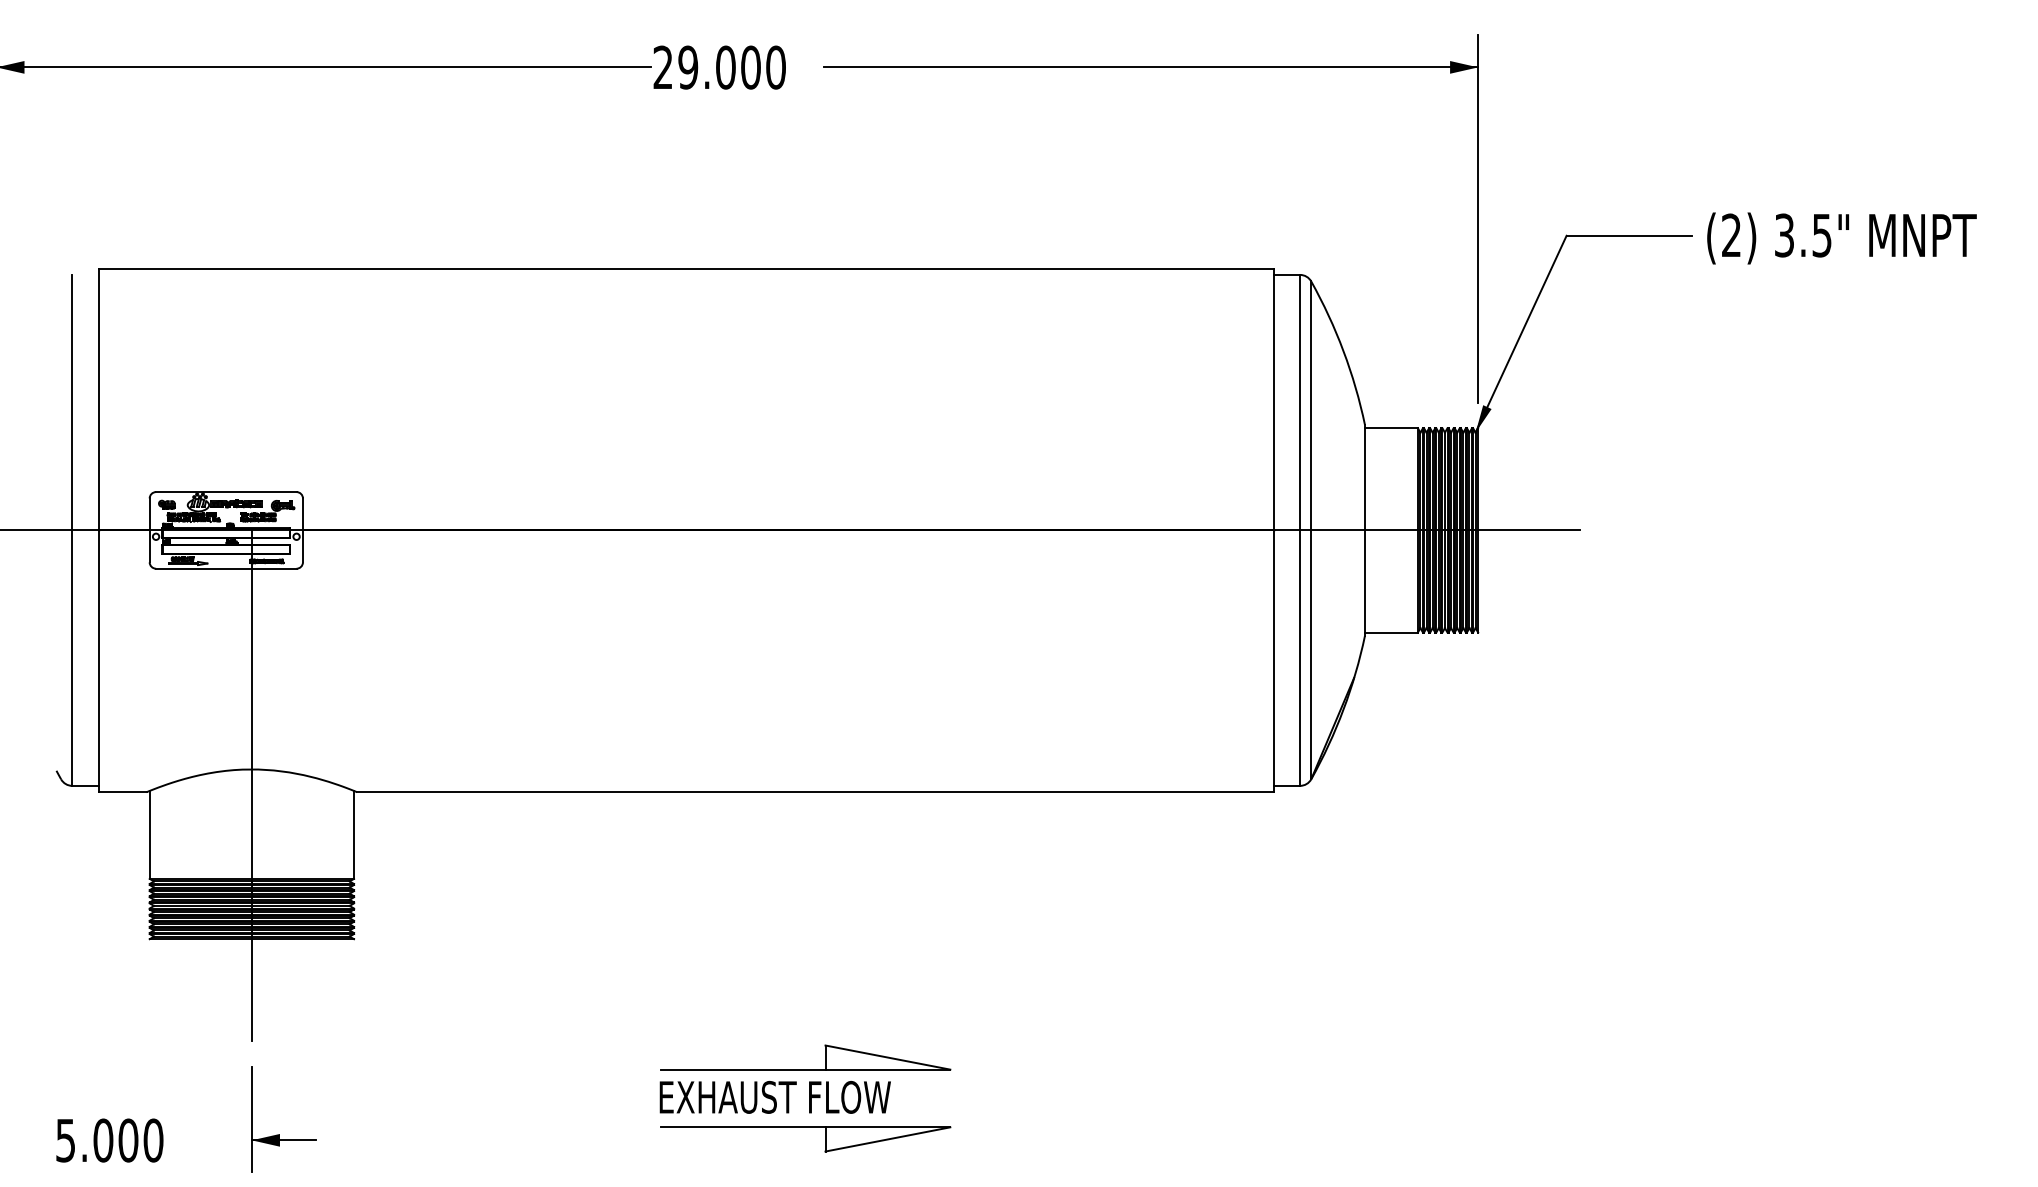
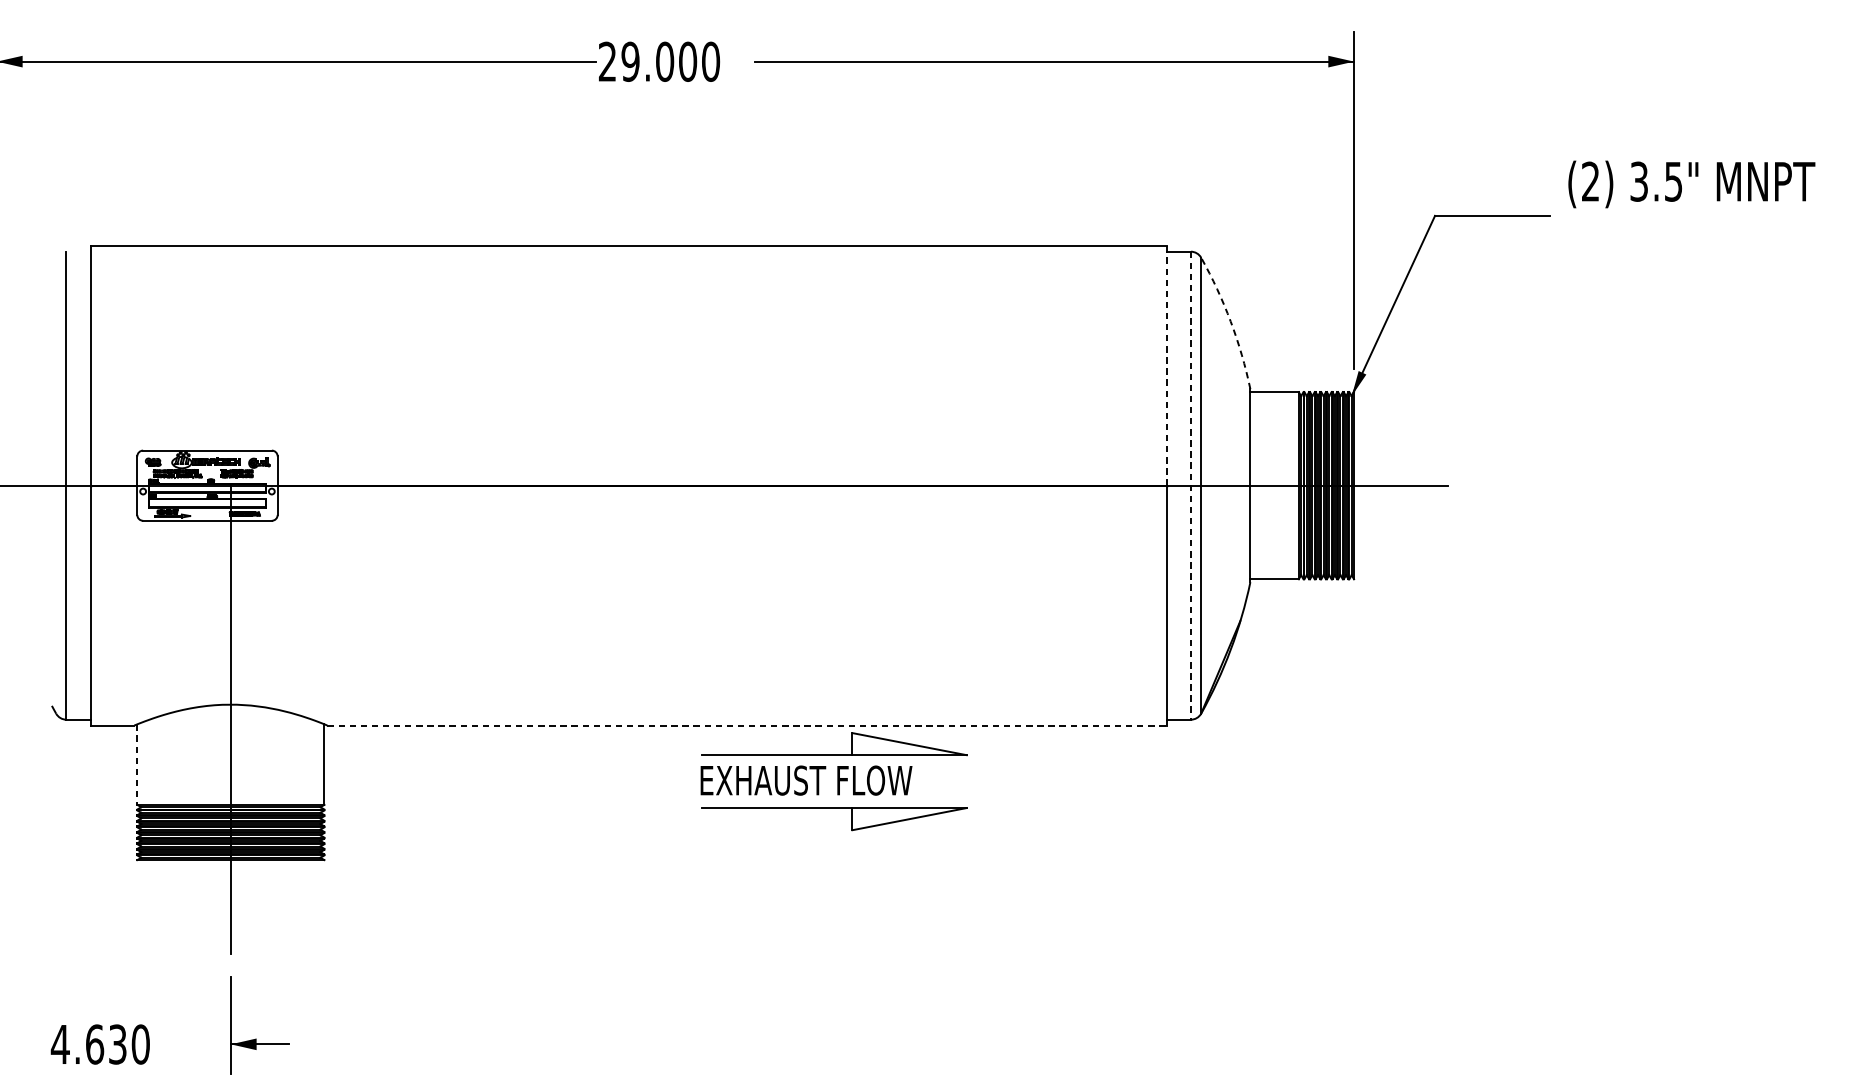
text: (1841, 238) -> (1691, 184), moved
arc: (1343, 351) -> (1230, 321), solid -> dashed
line: (1273, 399) -> (1166, 365), solid -> dashed
line: (1300, 530) -> (1191, 485), solid -> dashed
line: (816, 792) -> (748, 725), solid -> dashed
line: (149, 834) -> (137, 764), solid -> dashed
part: (805, 1098) -> (834, 781), moved
text: (96, 1140) -> (88, 1044), 5.000 -> 4.630

